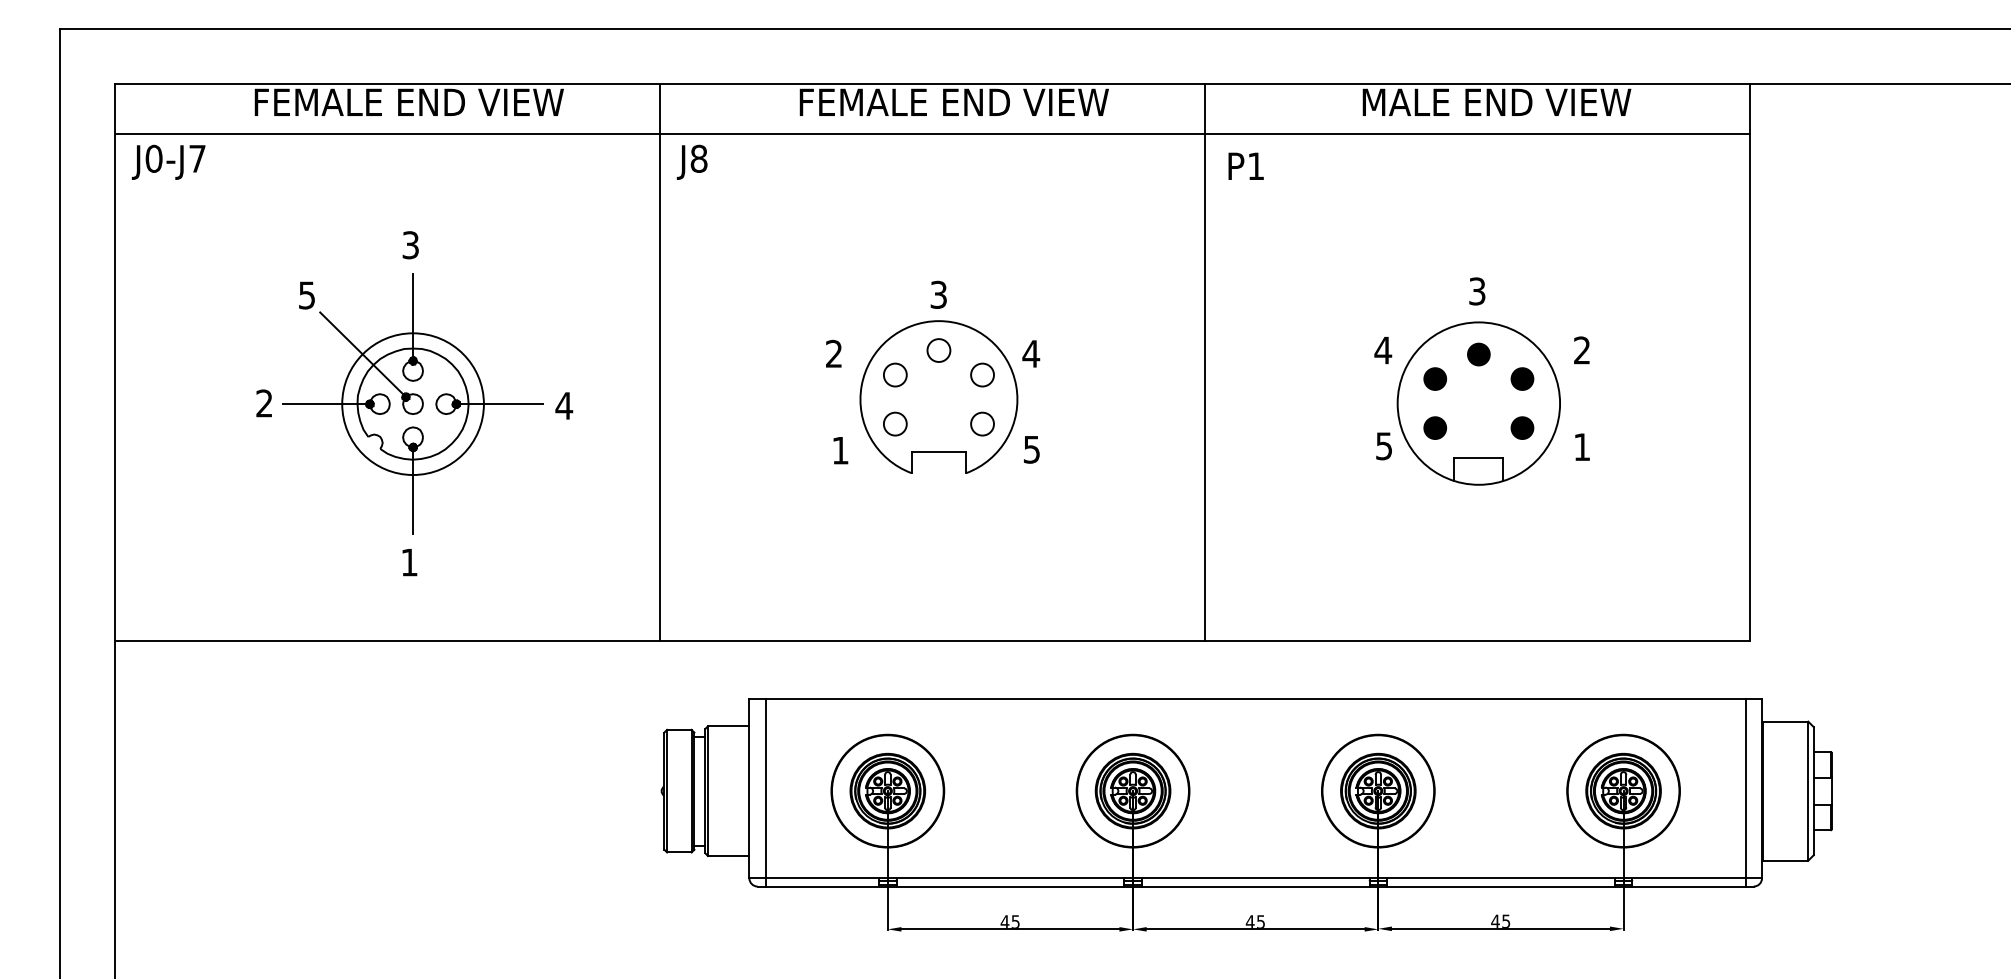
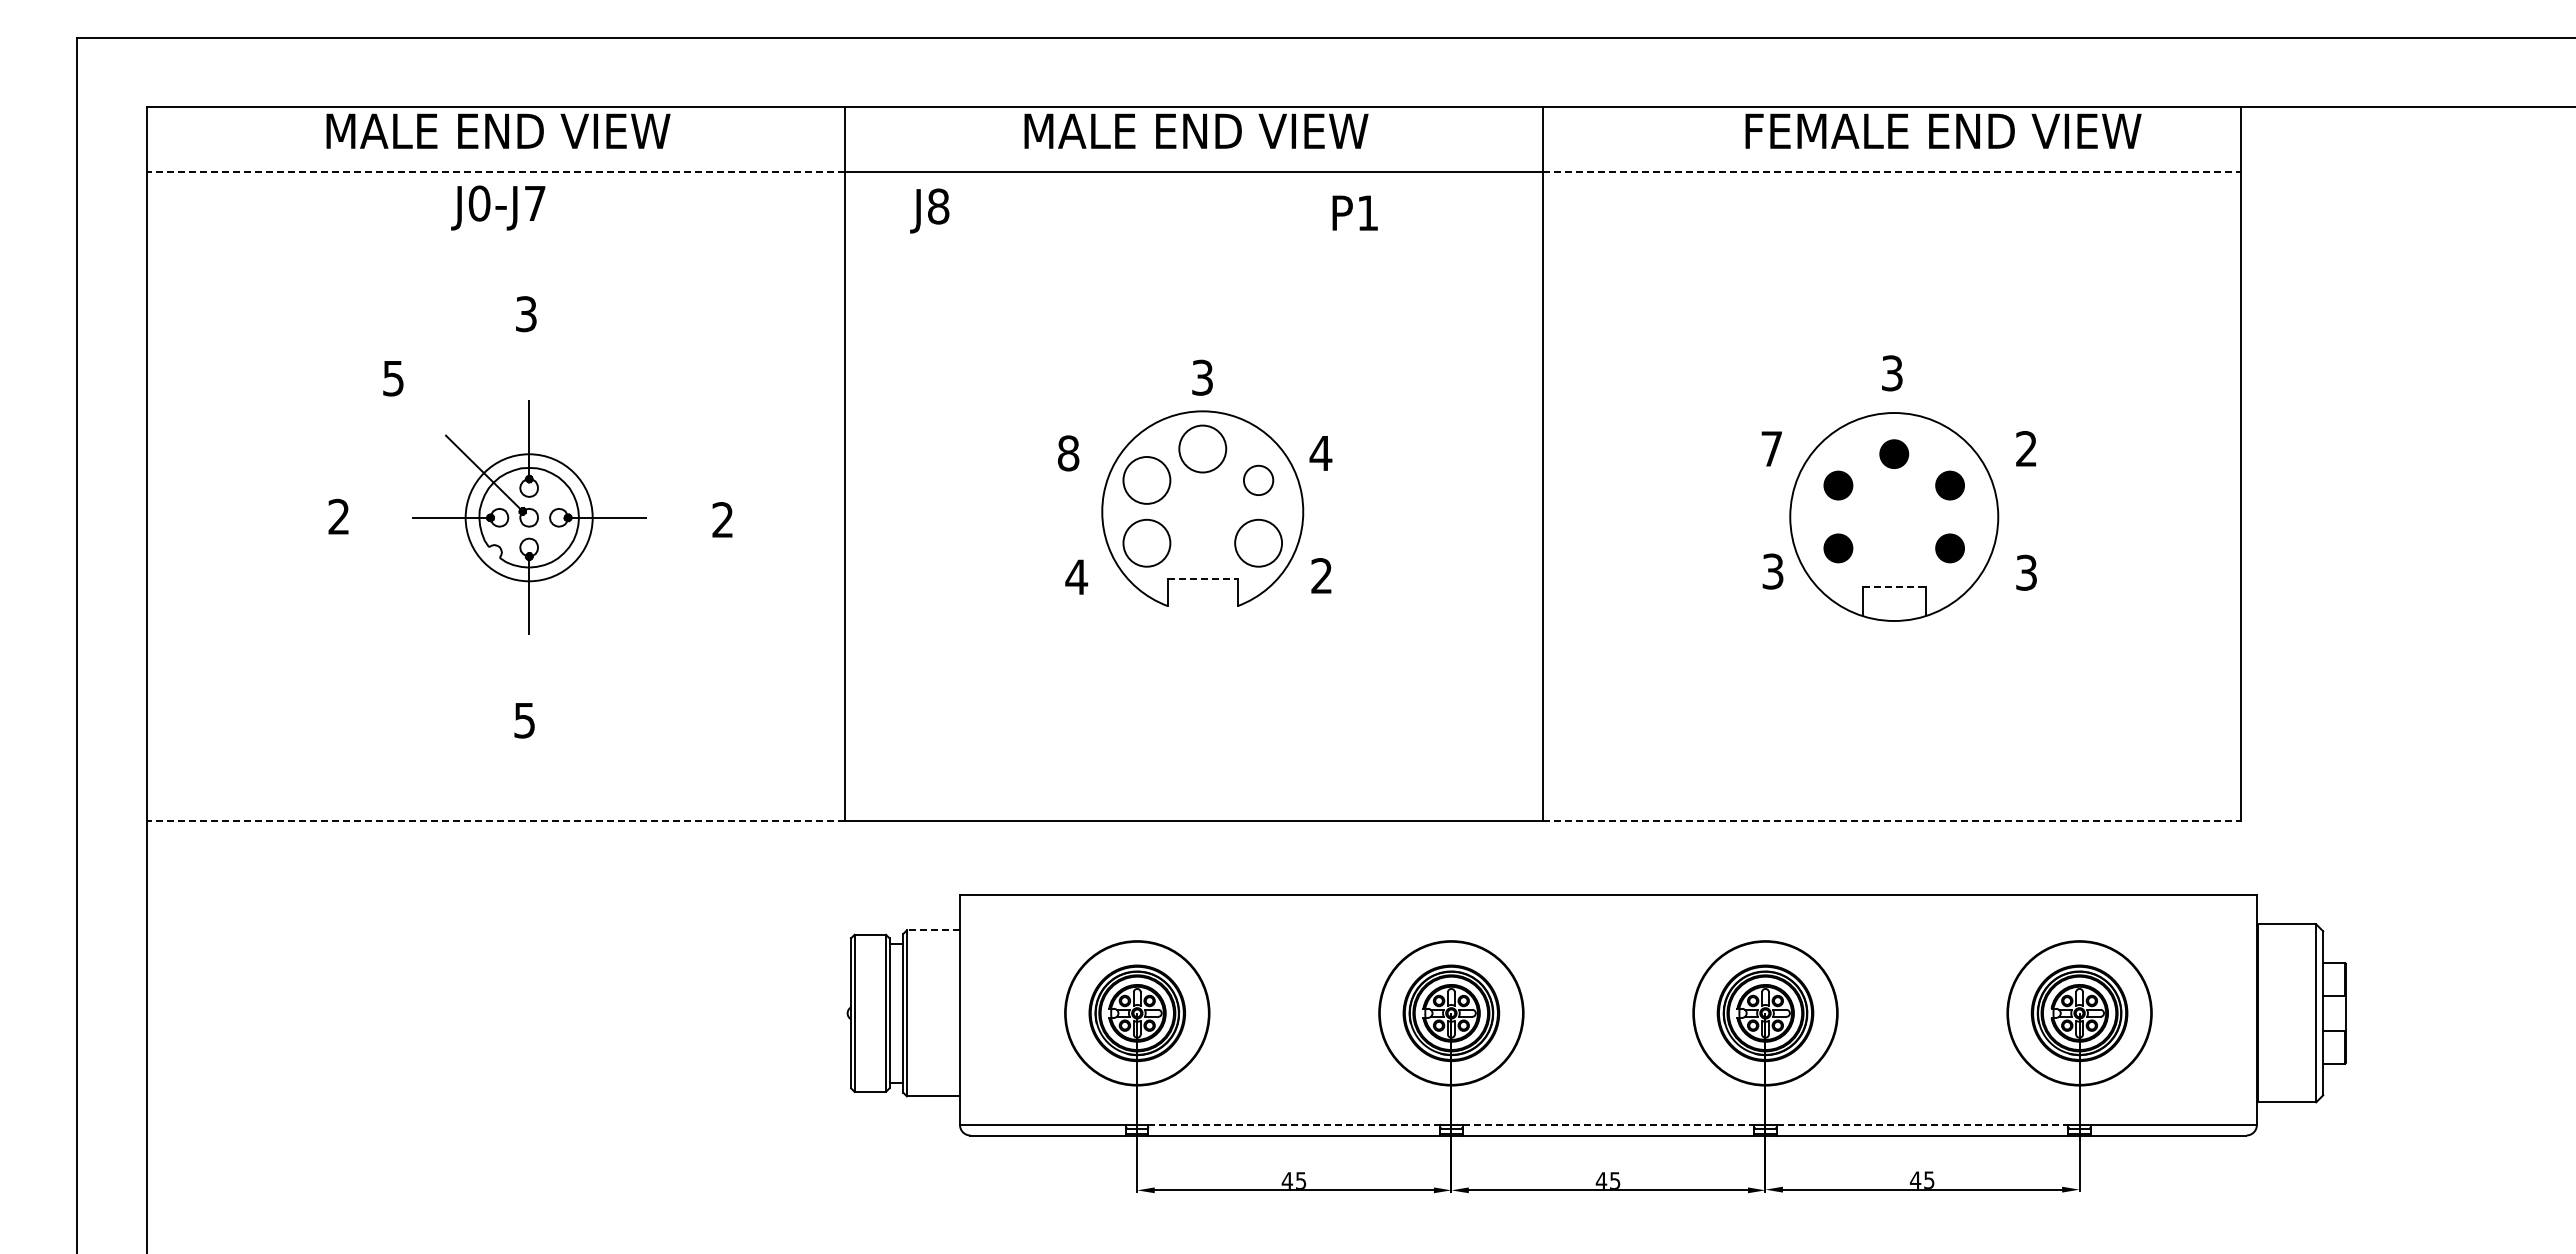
text: (410, 101) -> (526, 130), FEMALE END VIEW -> MALE END VIEW
text: (955, 101) -> (1224, 130), FEMALE END VIEW -> MALE END VIEW
text: (1518, 101) -> (1945, 130), MALE END VIEW -> FEMALE END VIEW
line: (387, 134) -> (496, 172), solid -> dashed
line: (1477, 134) -> (1892, 172), solid -> dashed
text: (168, 161) -> (498, 207), moved
text: (692, 161) -> (929, 210), moved
text: (1245, 165) -> (1354, 212), moved
circle: (938, 350) -> (1202, 448), size x1.6
text: (1383, 350) -> (1771, 448), 4 -> 7
text: (834, 354) -> (1068, 453), 2 -> 8
circle: (895, 375) -> (1146, 480), size x1.6
part: (412, 404) -> (528, 517), size x0.7
text: (563, 405) -> (722, 519), 4 -> 2
circle: (895, 423) -> (1146, 542), size x1.6
circle: (982, 423) -> (1258, 542), size x1.6
text: (1384, 445) -> (1773, 570), 5 -> 3
text: (1582, 446) -> (2026, 572), 1 -> 3
text: (840, 450) -> (1076, 576), 1 -> 4
text: (1031, 450) -> (1321, 576), 5 -> 2
line: (938, 451) -> (1202, 578), solid -> dashed
line: (1479, 457) -> (1894, 586), solid -> dashed
text: (409, 562) -> (524, 720), 1 -> 5
line: (387, 640) -> (496, 820), solid -> dashed
line: (1477, 640) -> (1892, 820), solid -> dashed
line: (728, 726) -> (933, 930), solid -> dashed
line: (765, 792) -> (980, 1014), removed
line: (1745, 792) -> (2235, 1014), removed
line: (1010, 878) -> (1294, 1125), solid -> dashed
line: (1255, 878) -> (1608, 1125), solid -> dashed
line: (1500, 878) -> (1922, 1125), solid -> dashed

